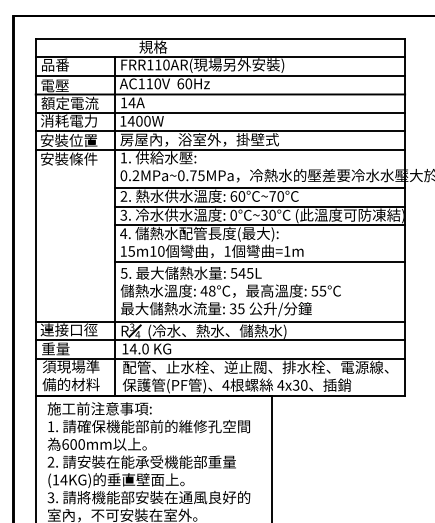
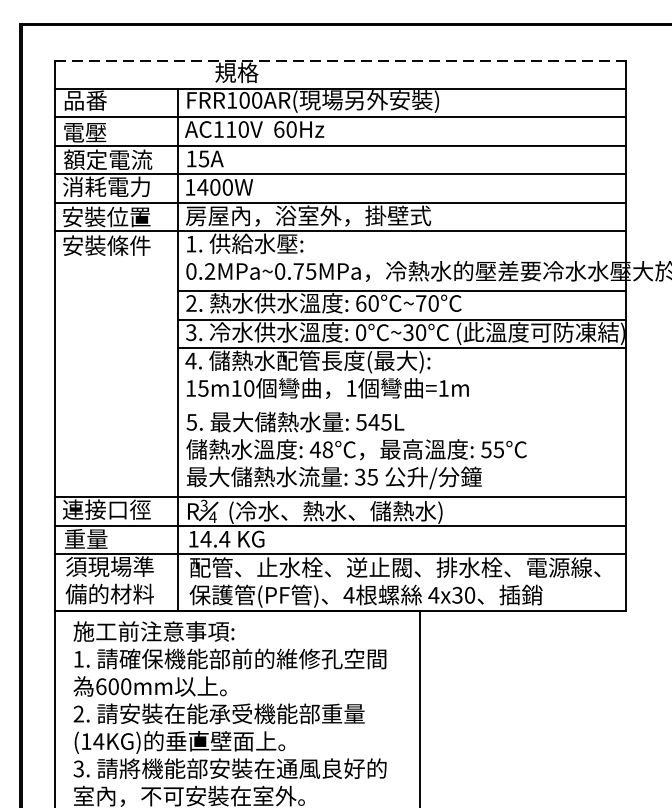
line: (220, 39) -> (340, 61), solid -> dashed
text: (158, 64) -> (244, 99), FRR110AR( -> FRR100AR(
text: (131, 102) -> (203, 158), 14A -> 15A
line: (260, 262) -> (402, 405), removed
text: (144, 348) -> (223, 538), 14.0 -> 14.4

